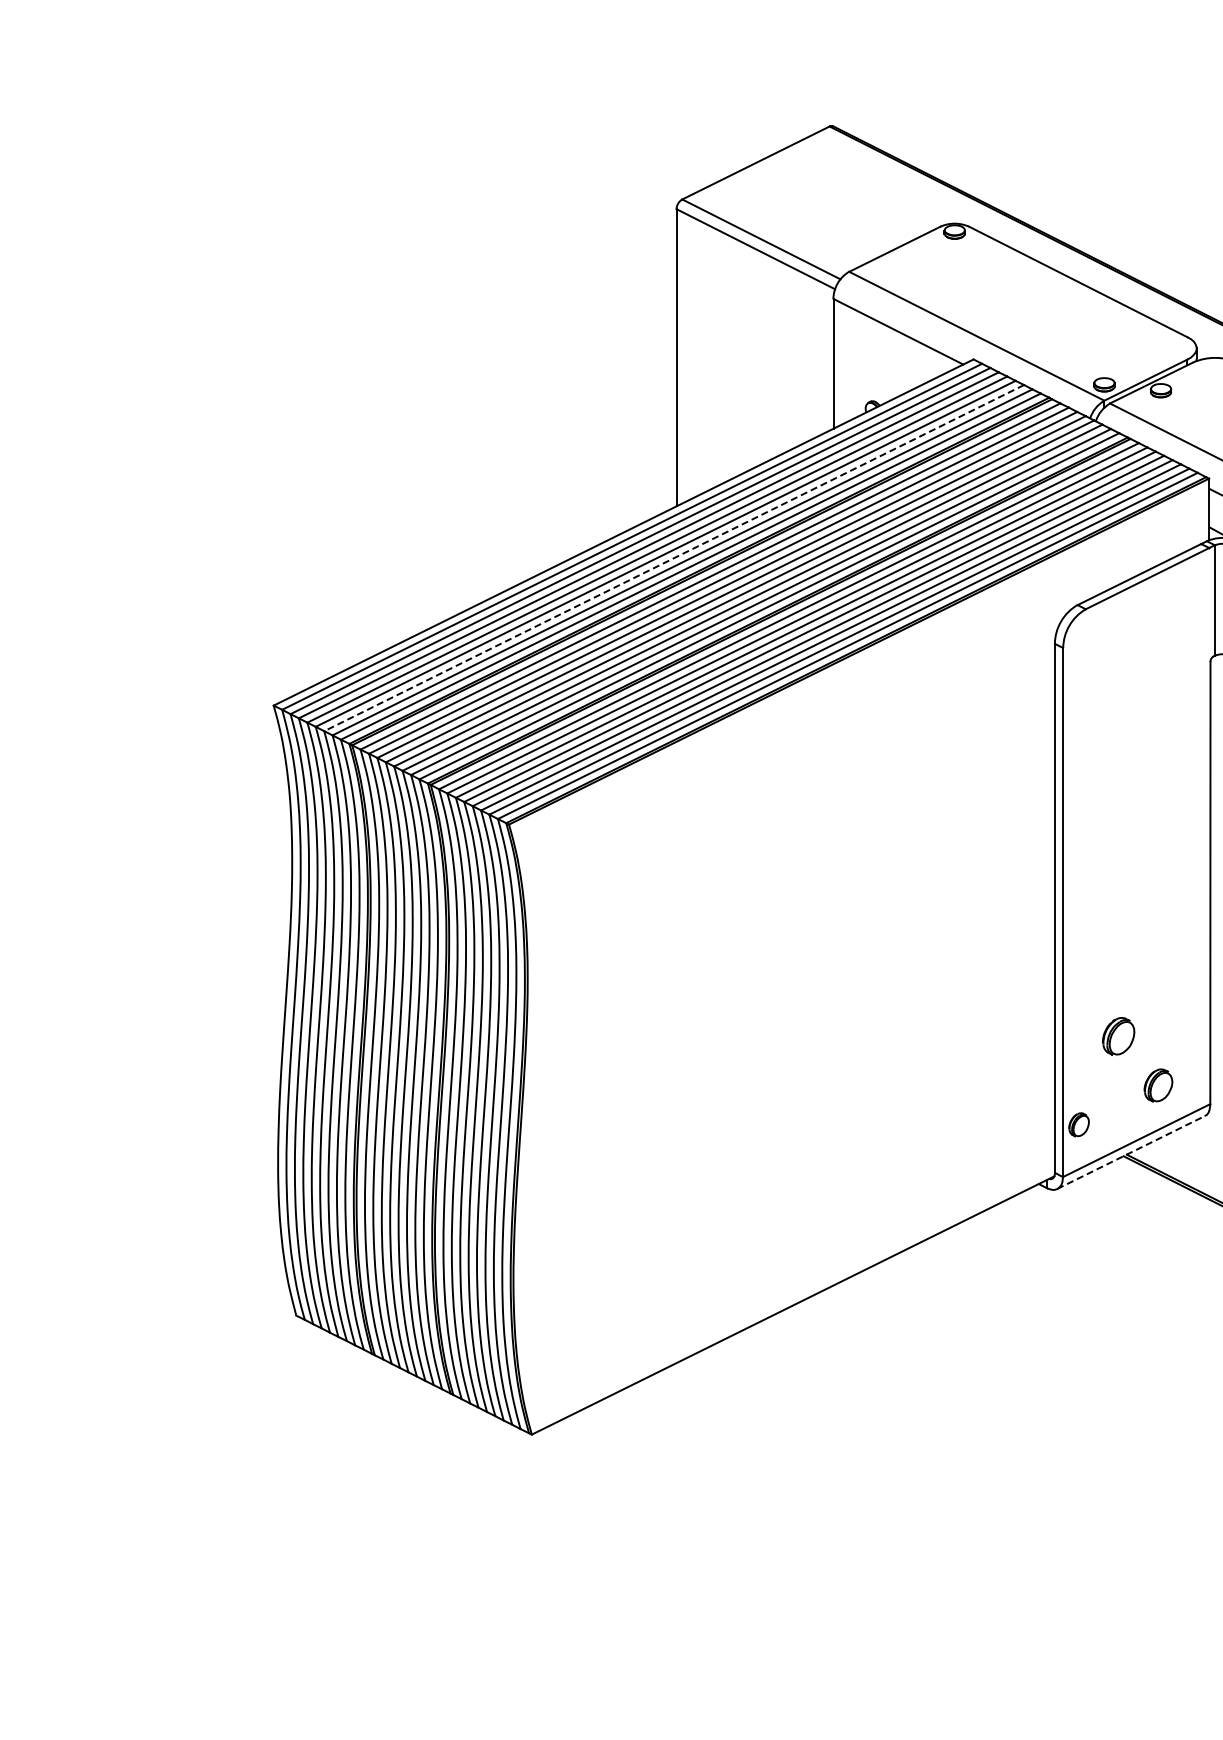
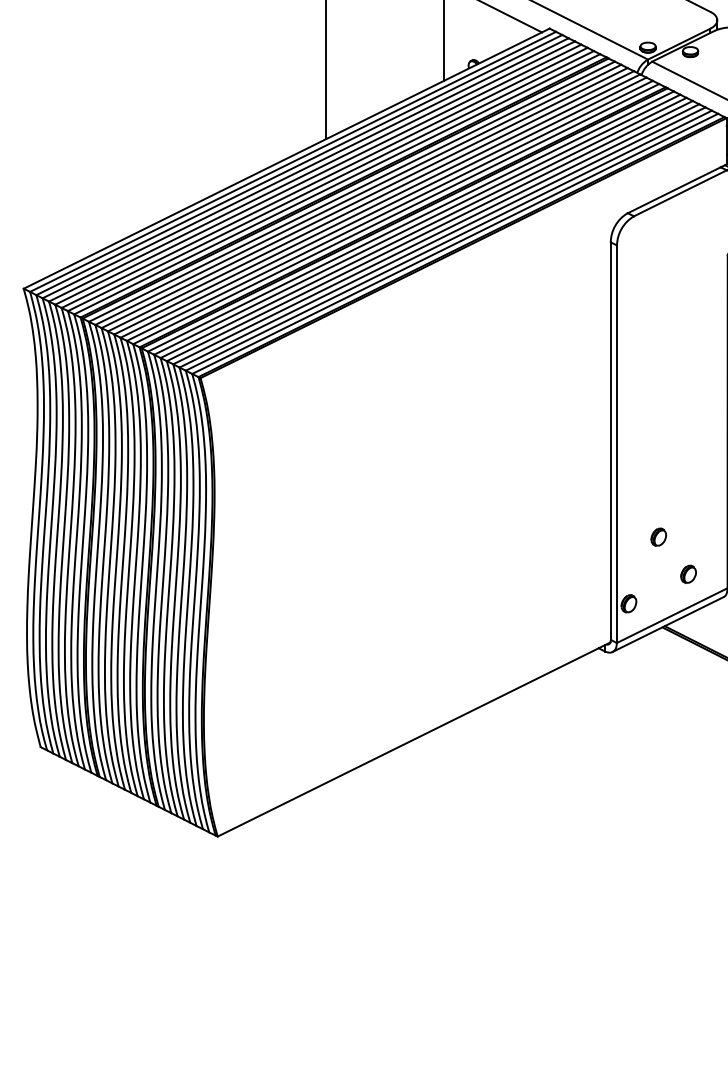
line: (673, 558) -> (324, 178), dashed -> solid
part: (1118, 1035) -> (658, 536), size x0.62
part: (1158, 1085) -> (688, 574), size x0.71
line: (1131, 1152) -> (668, 624), dashed -> solid

